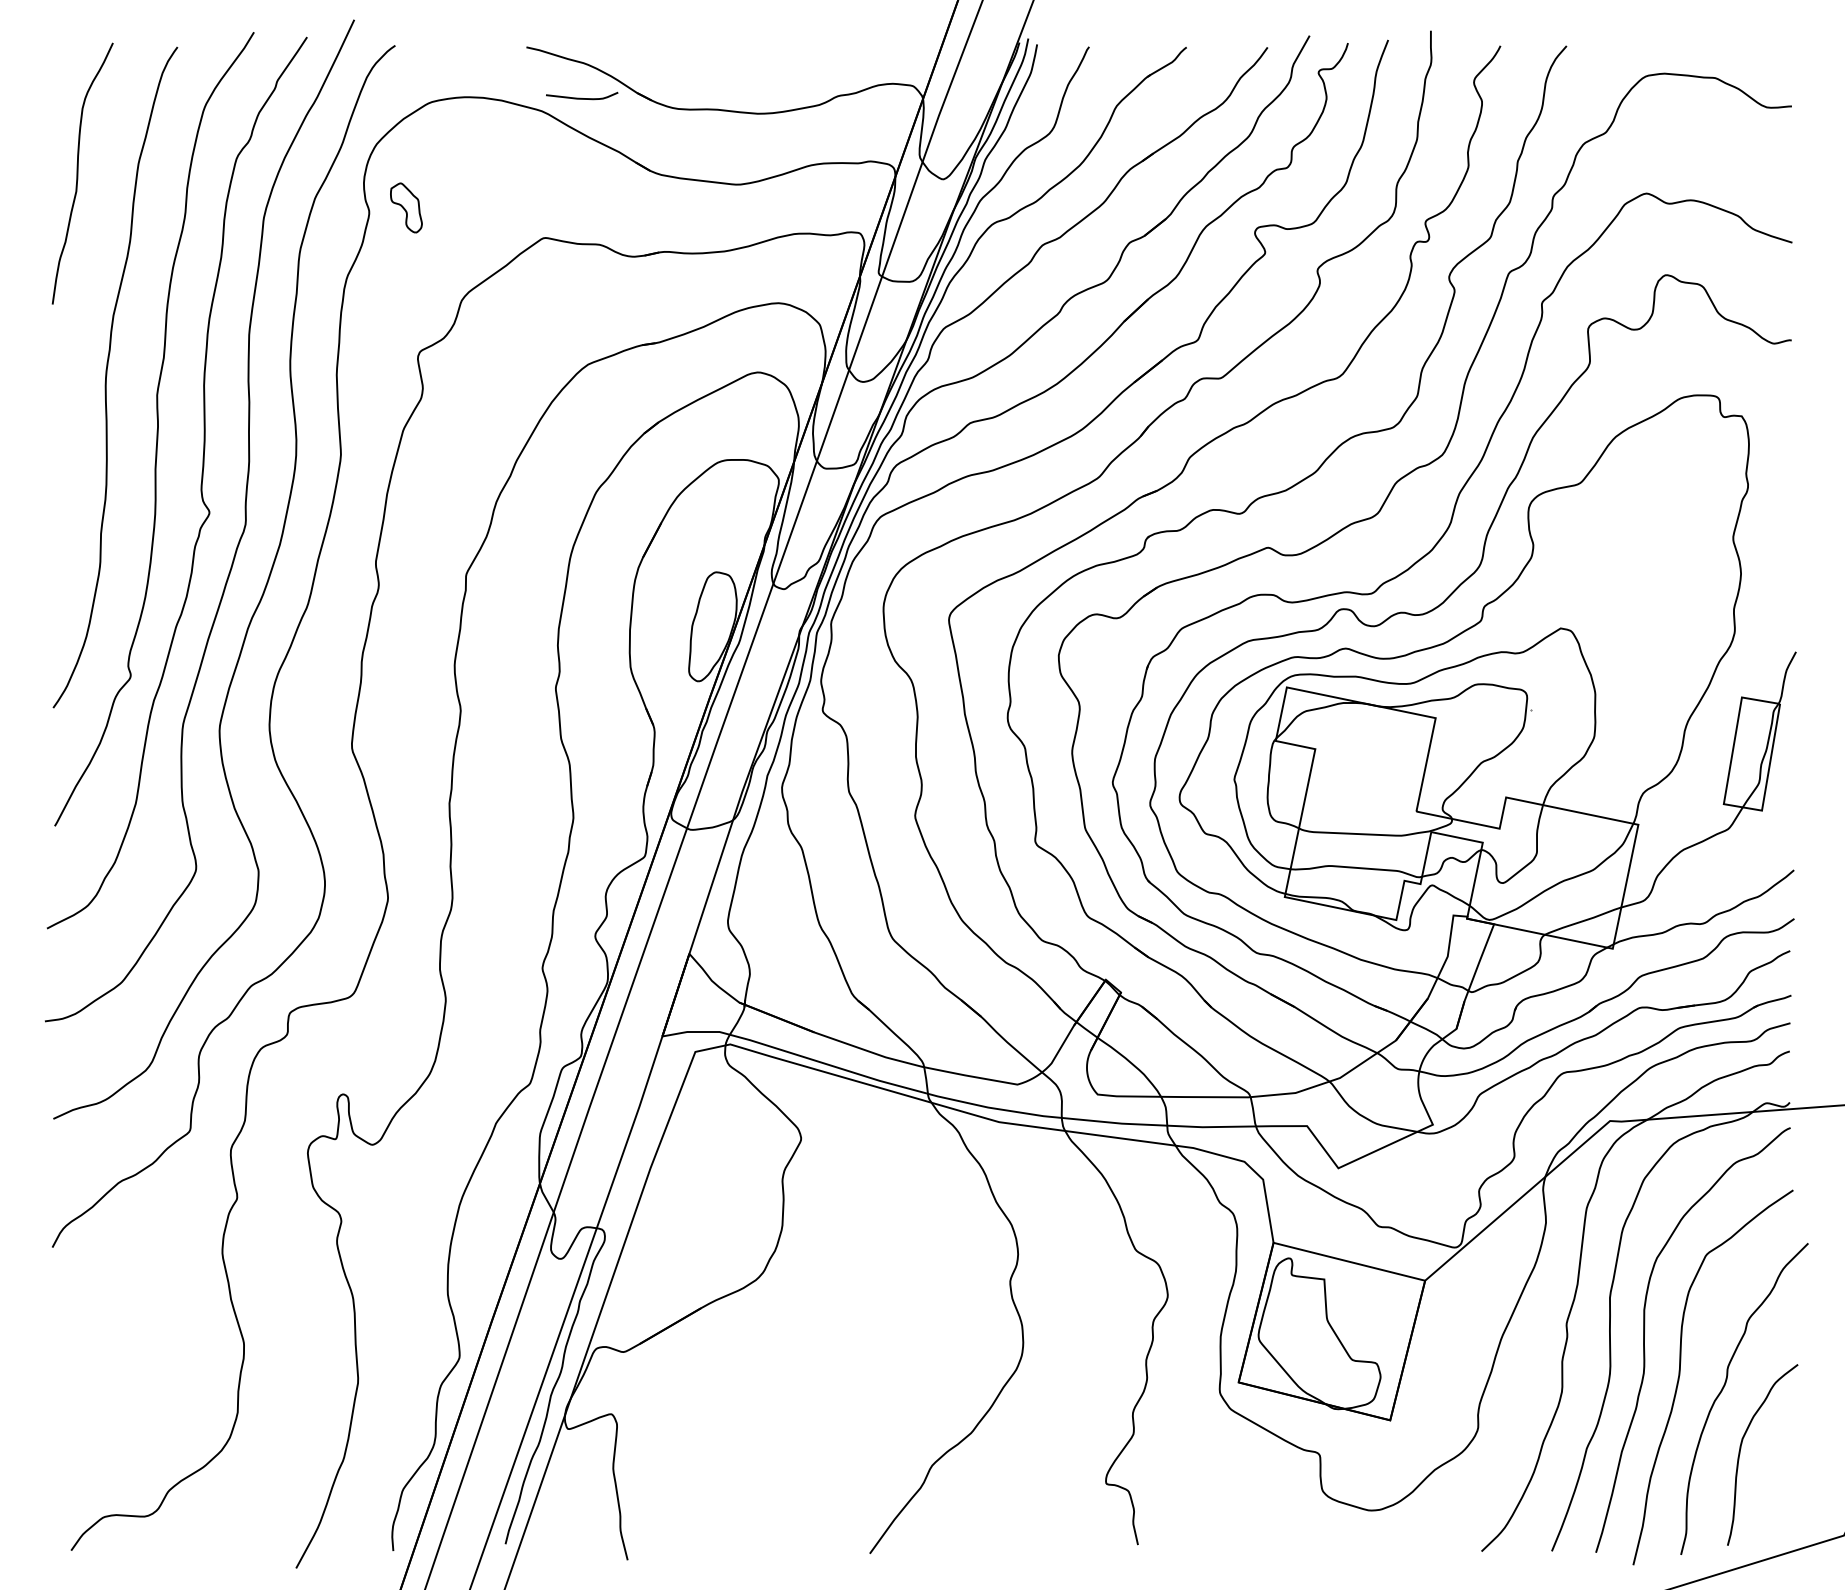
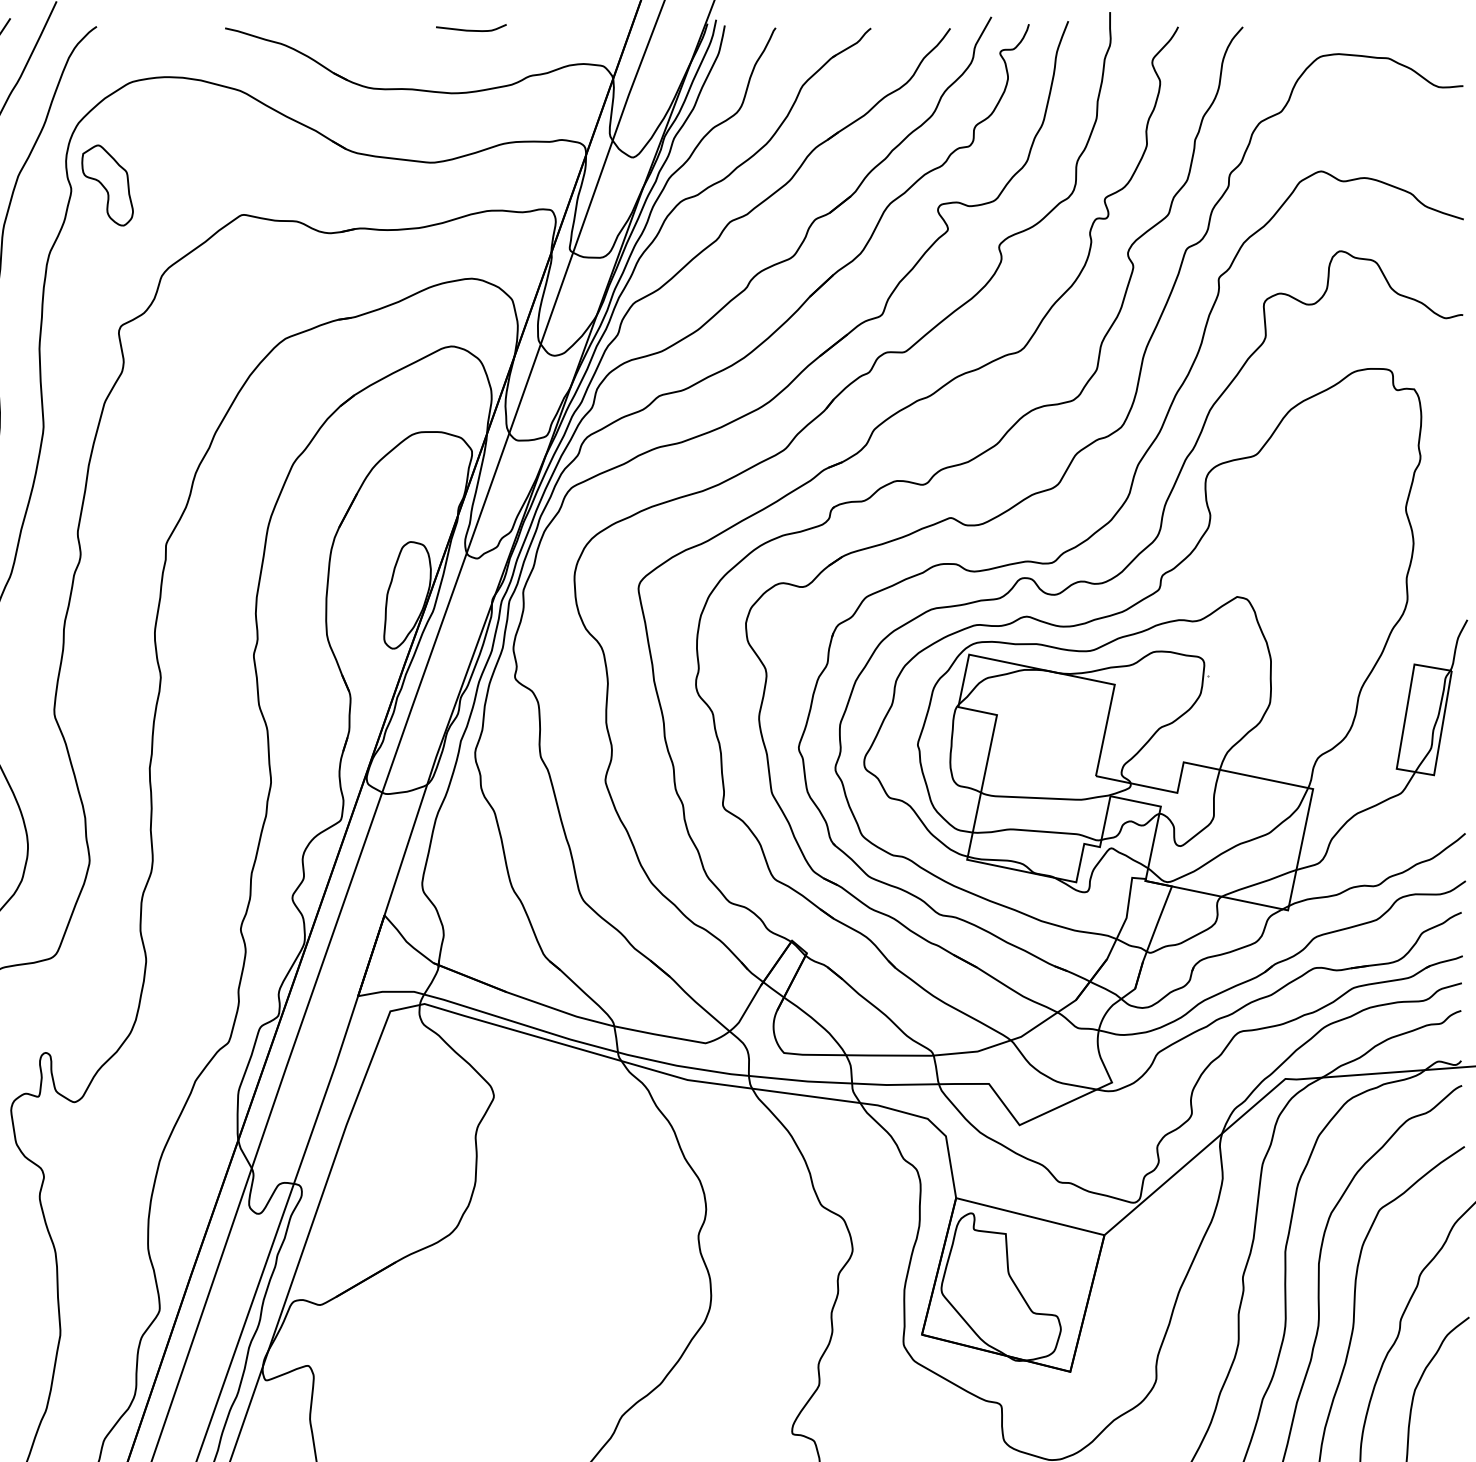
curve: (581, 97) -> (470, 29), moved
part: (406, 207) -> (107, 185), size x1.67

